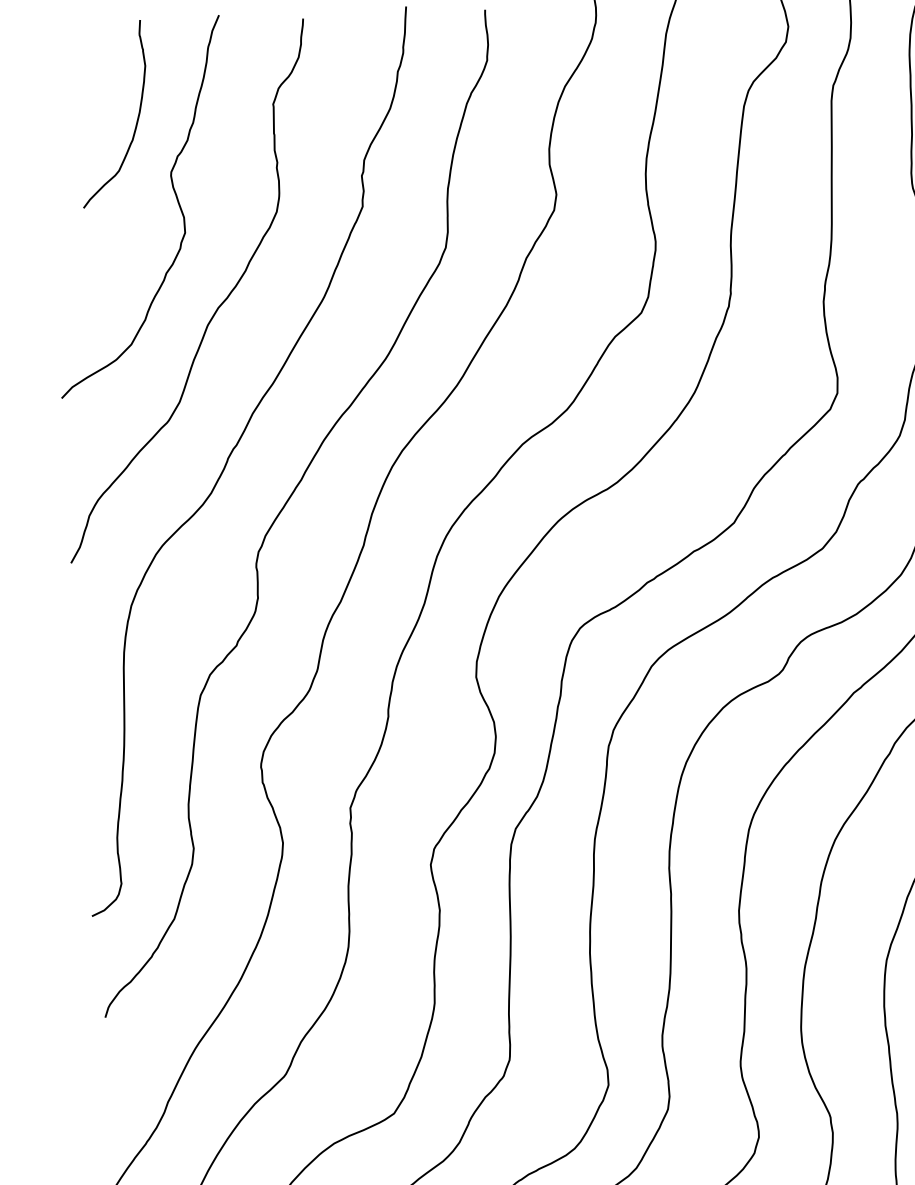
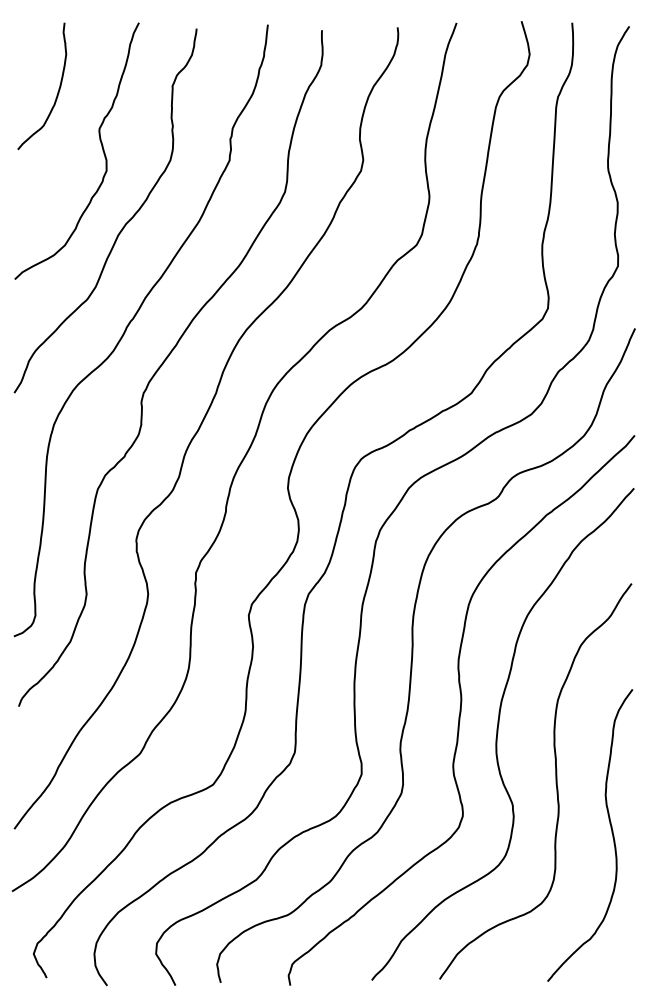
curve: (135, 120) -> (57, 91), moved

